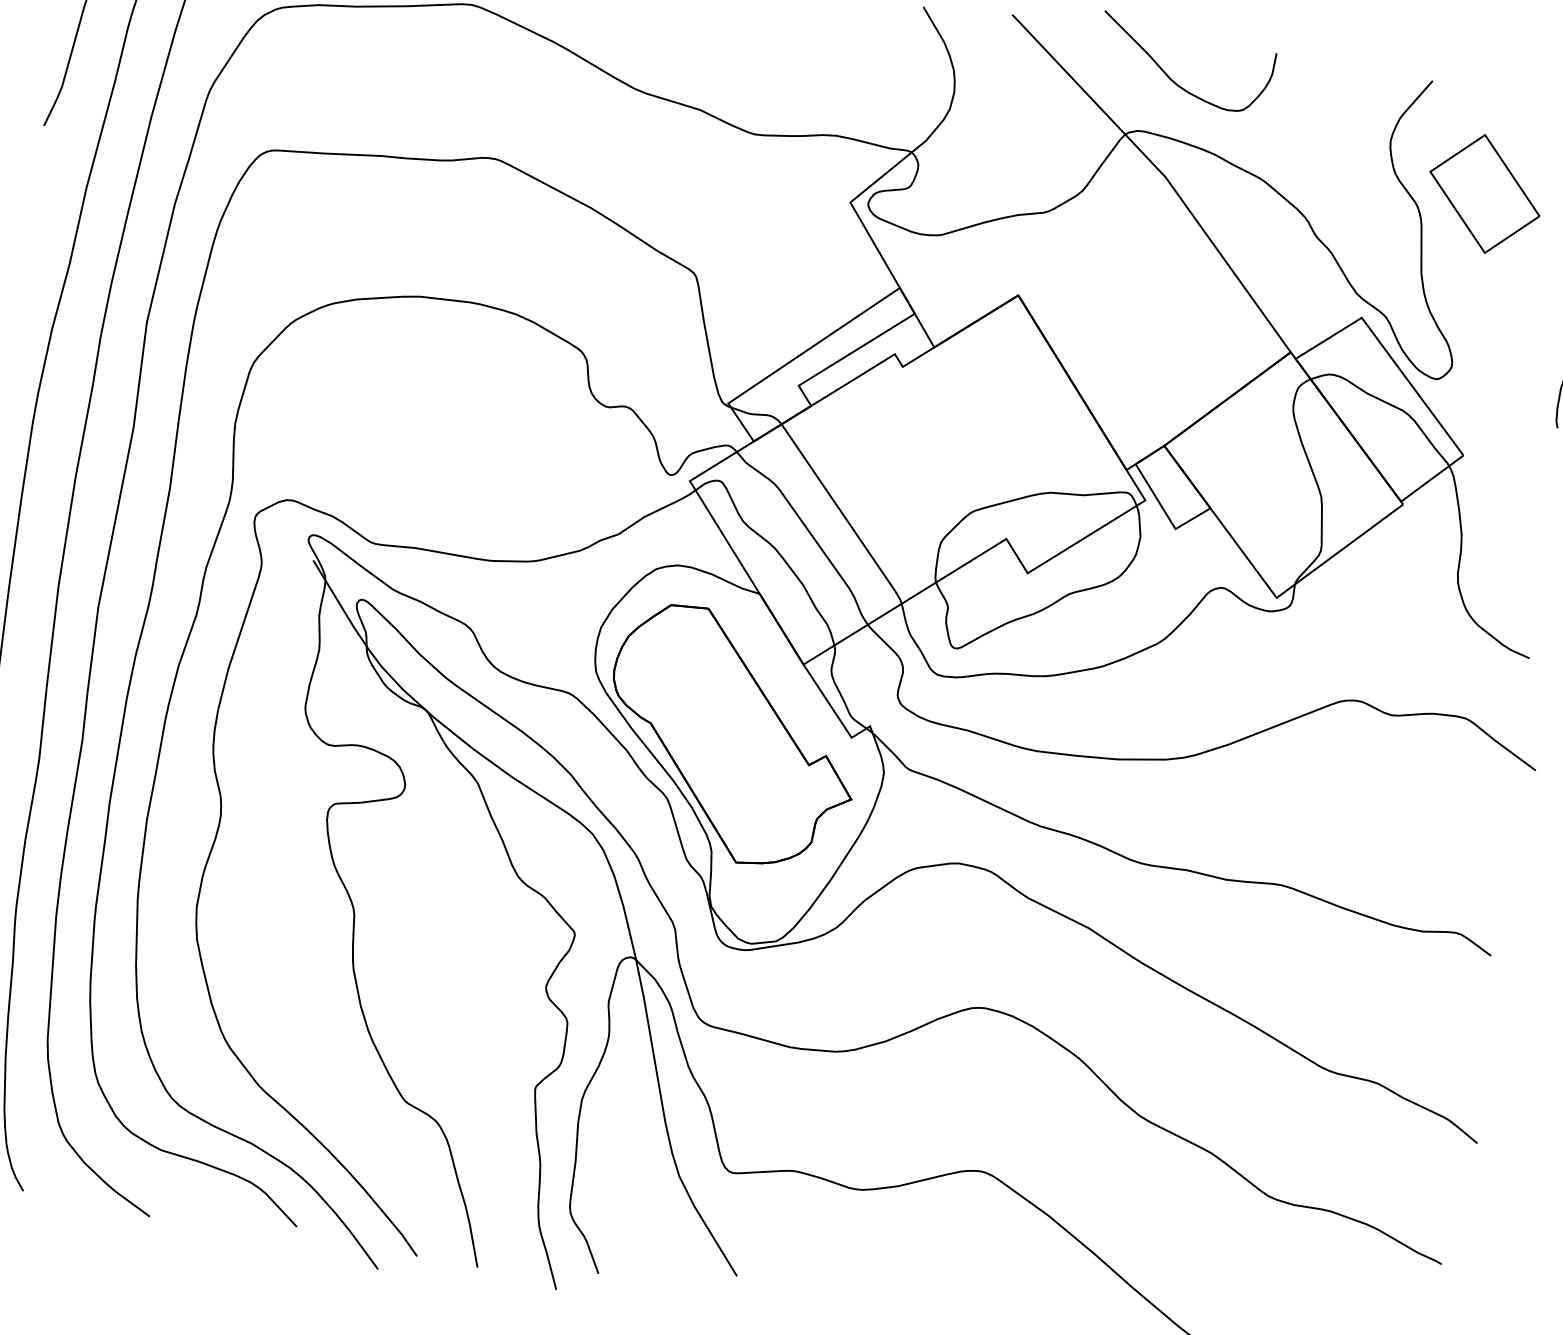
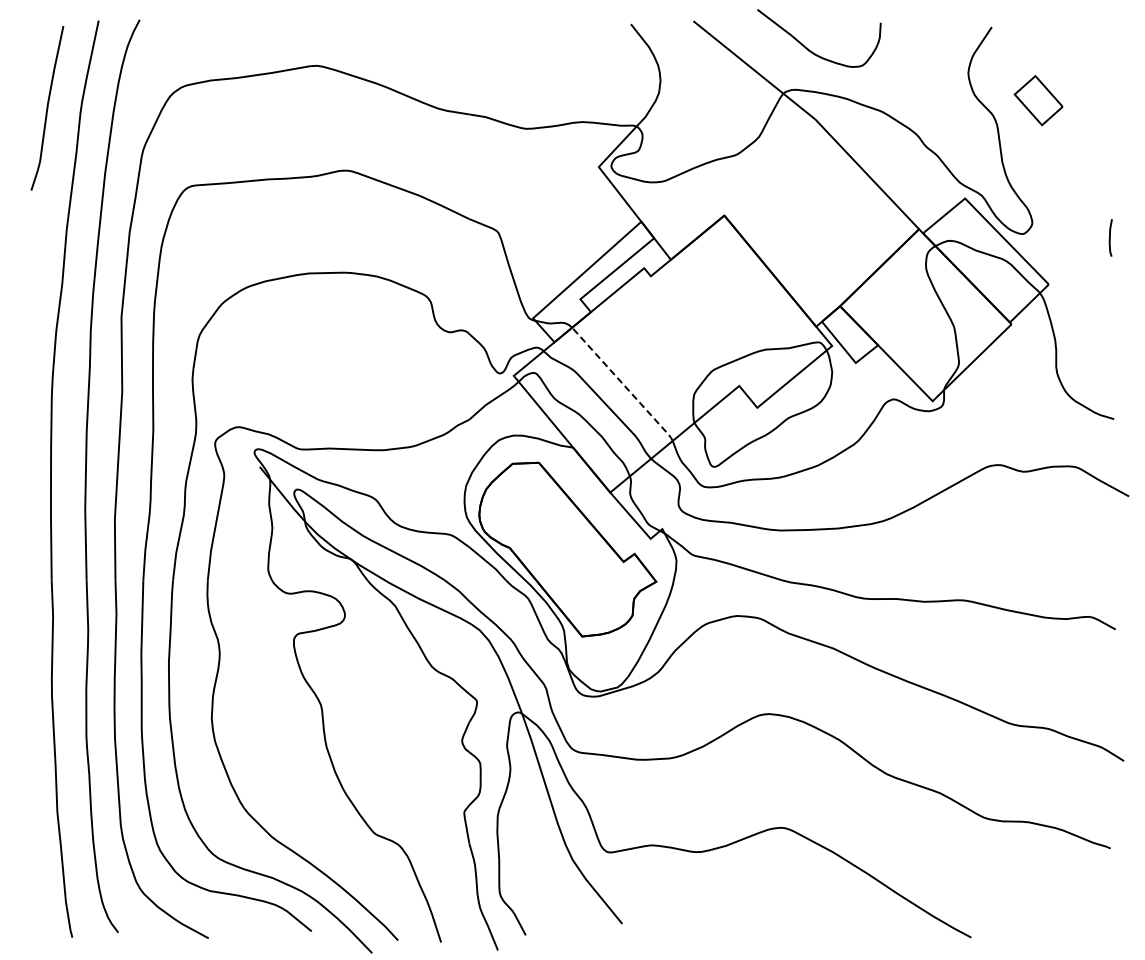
part: (1484, 193) -> (1038, 100), size x0.6
line: (843, 514) -> (623, 384), solid -> dashed

